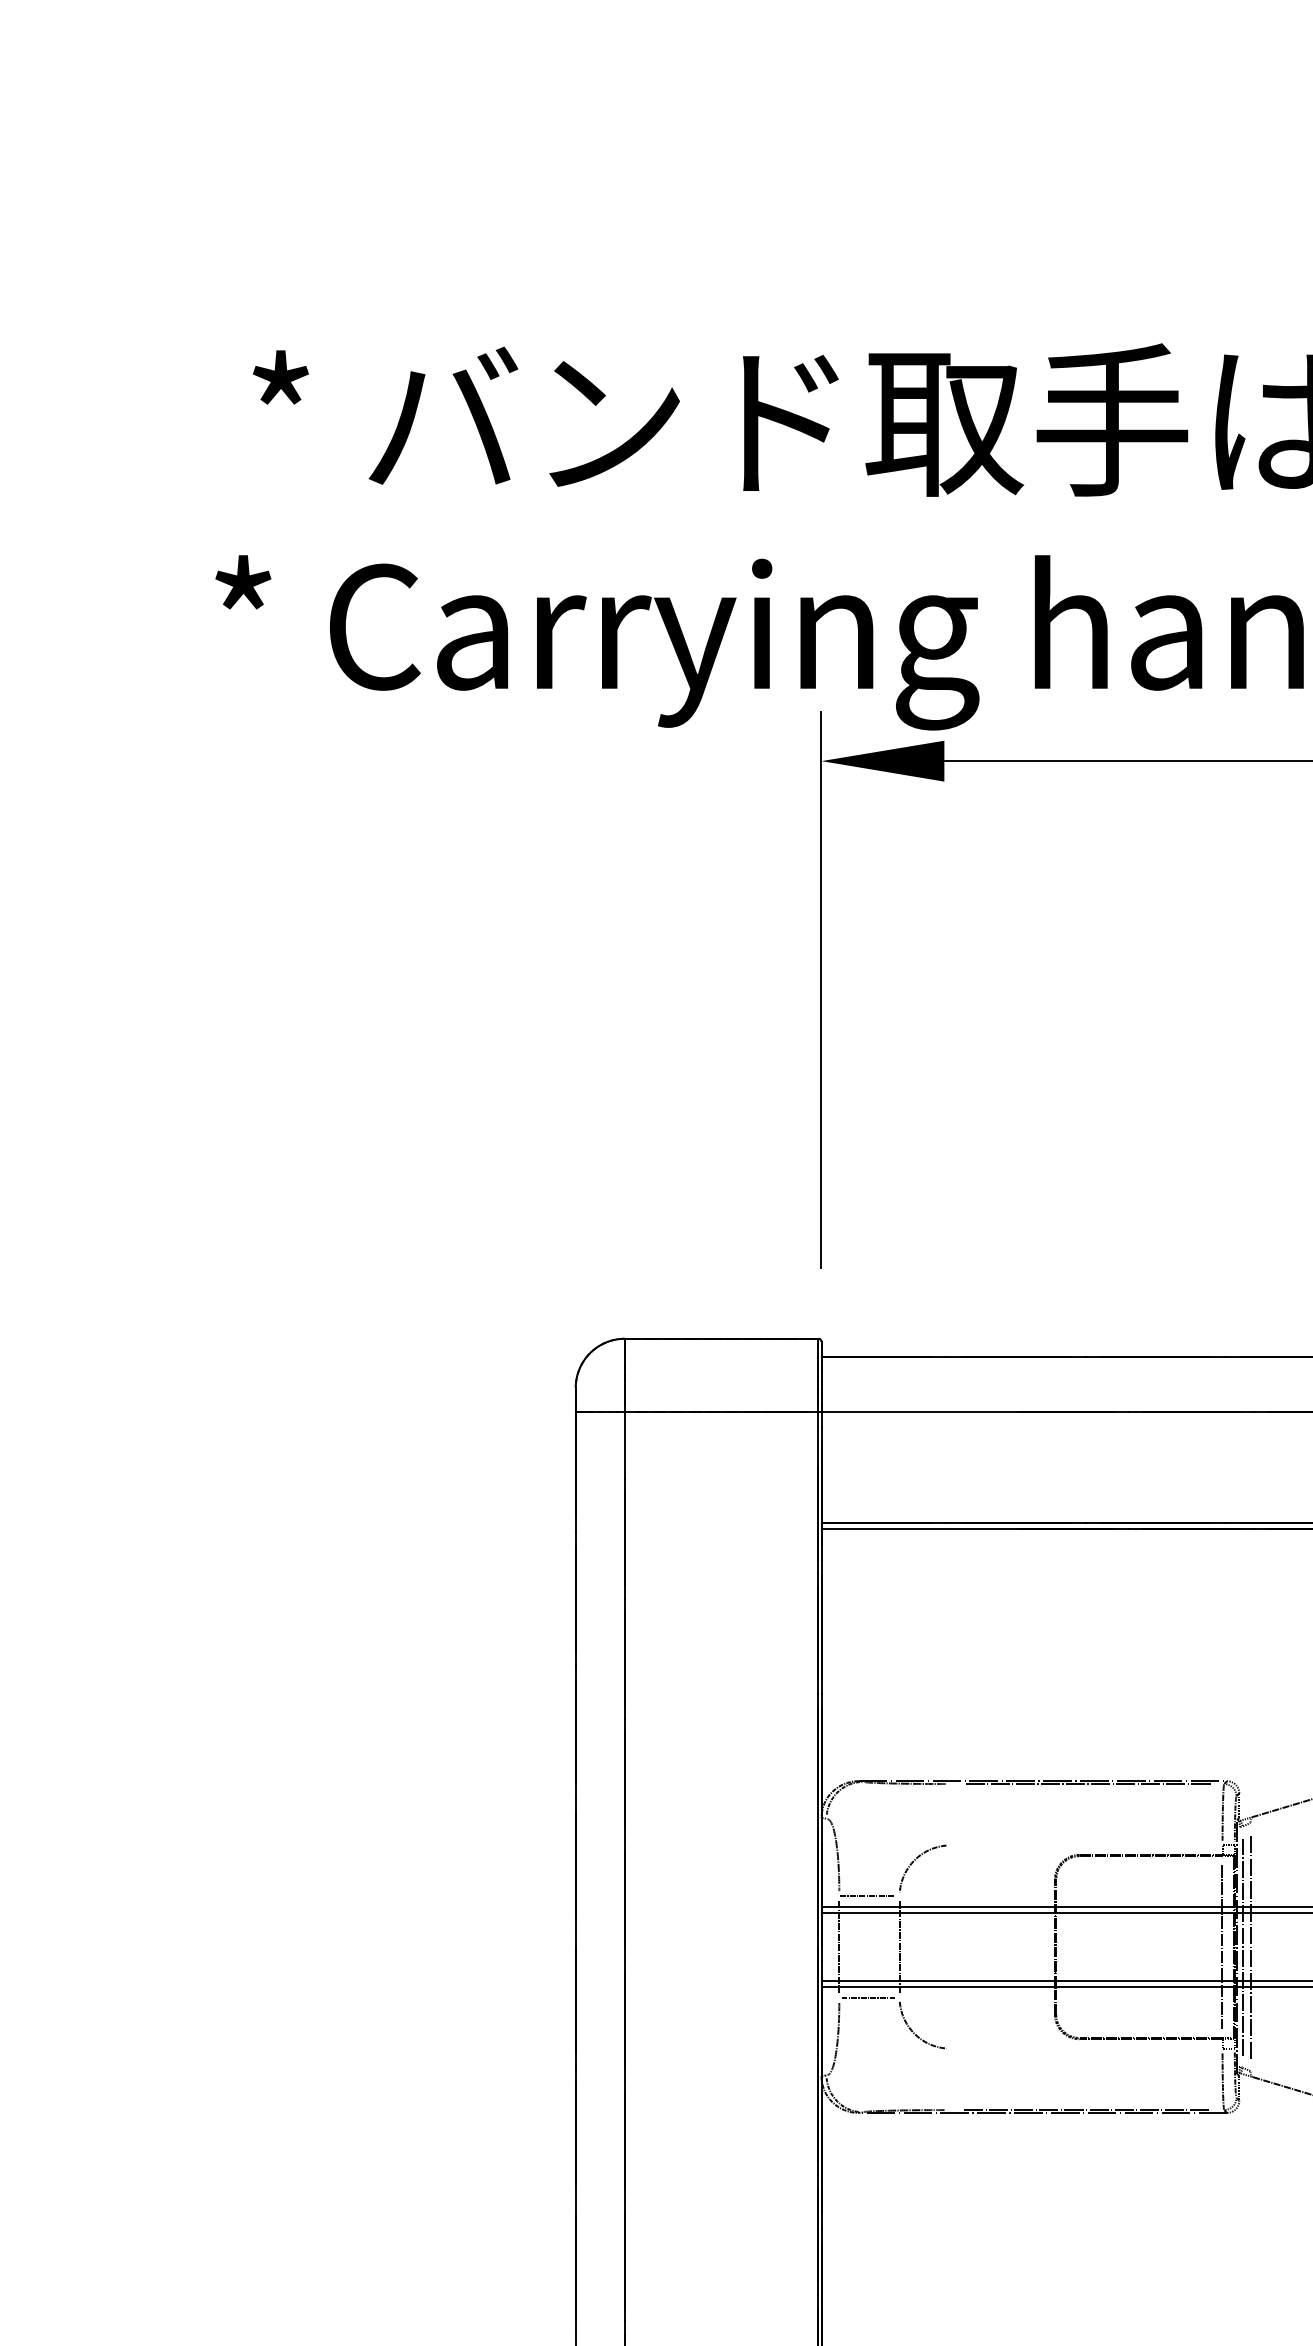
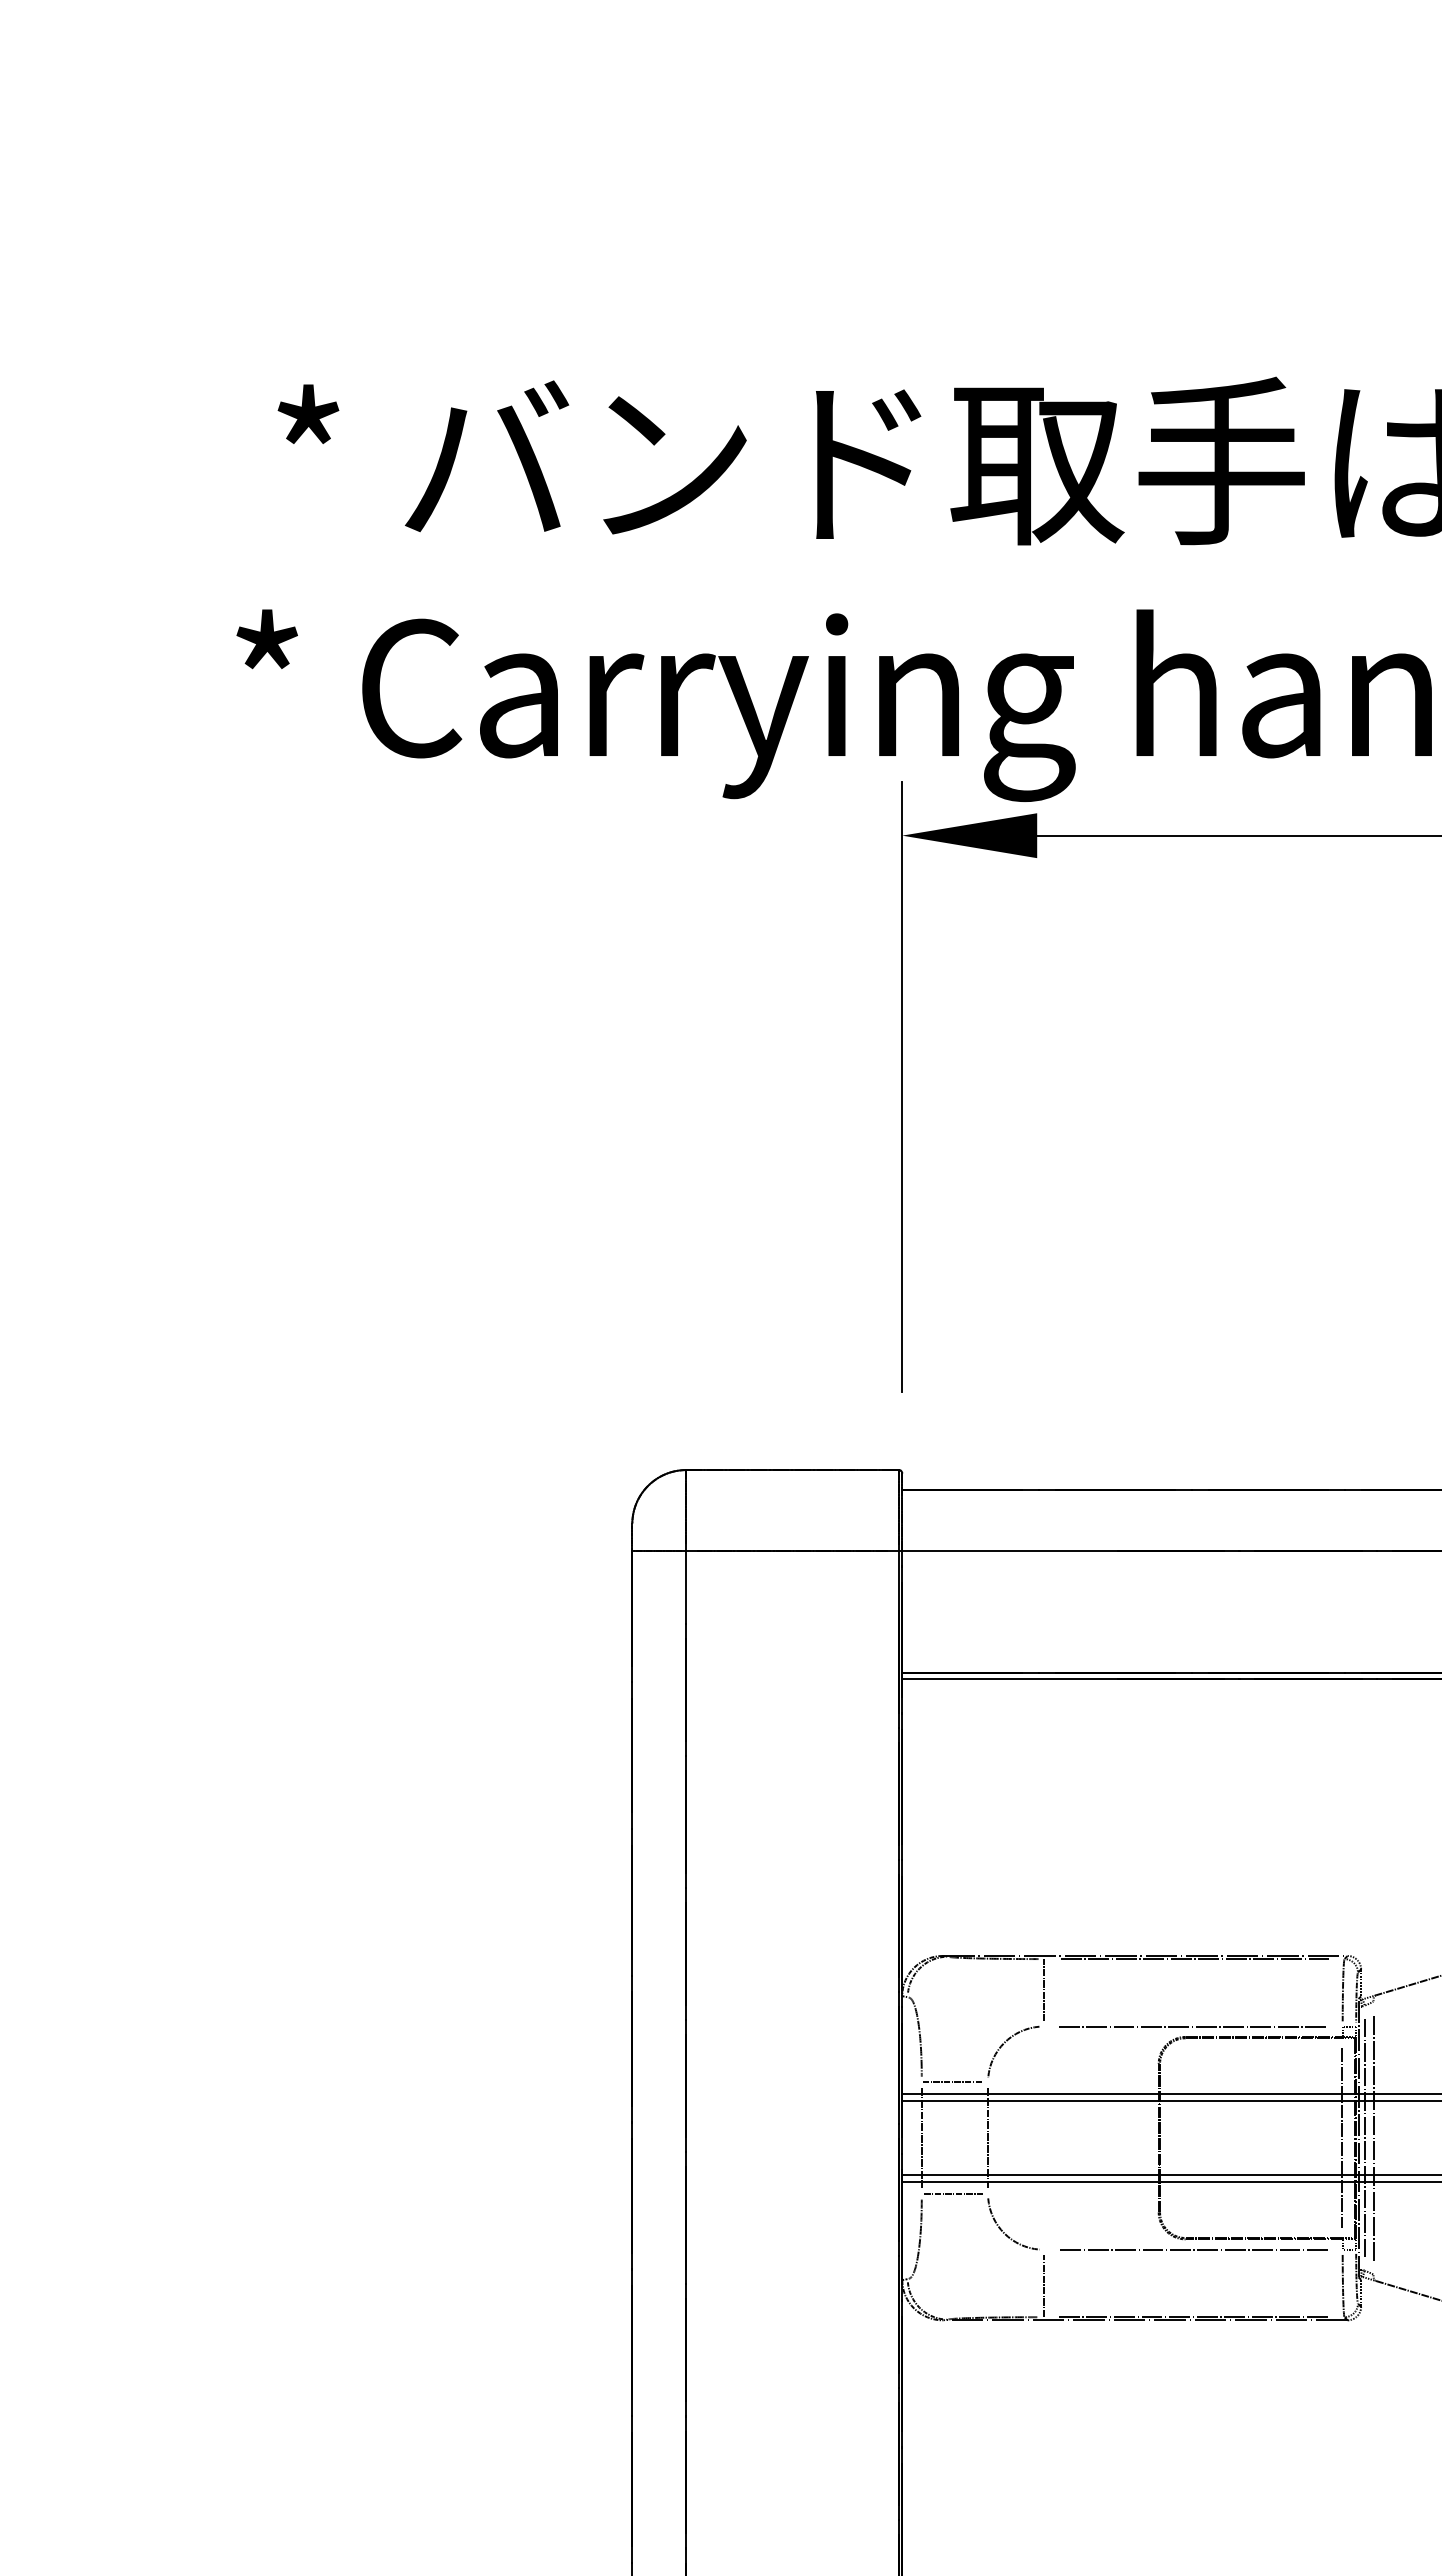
line: (950, 1812) -> (1043, 1990), added
line: (1085, 1845) -> (1192, 2026), added
line: (1085, 2048) -> (1192, 2249), added
line: (950, 2081) -> (1043, 2285), added

